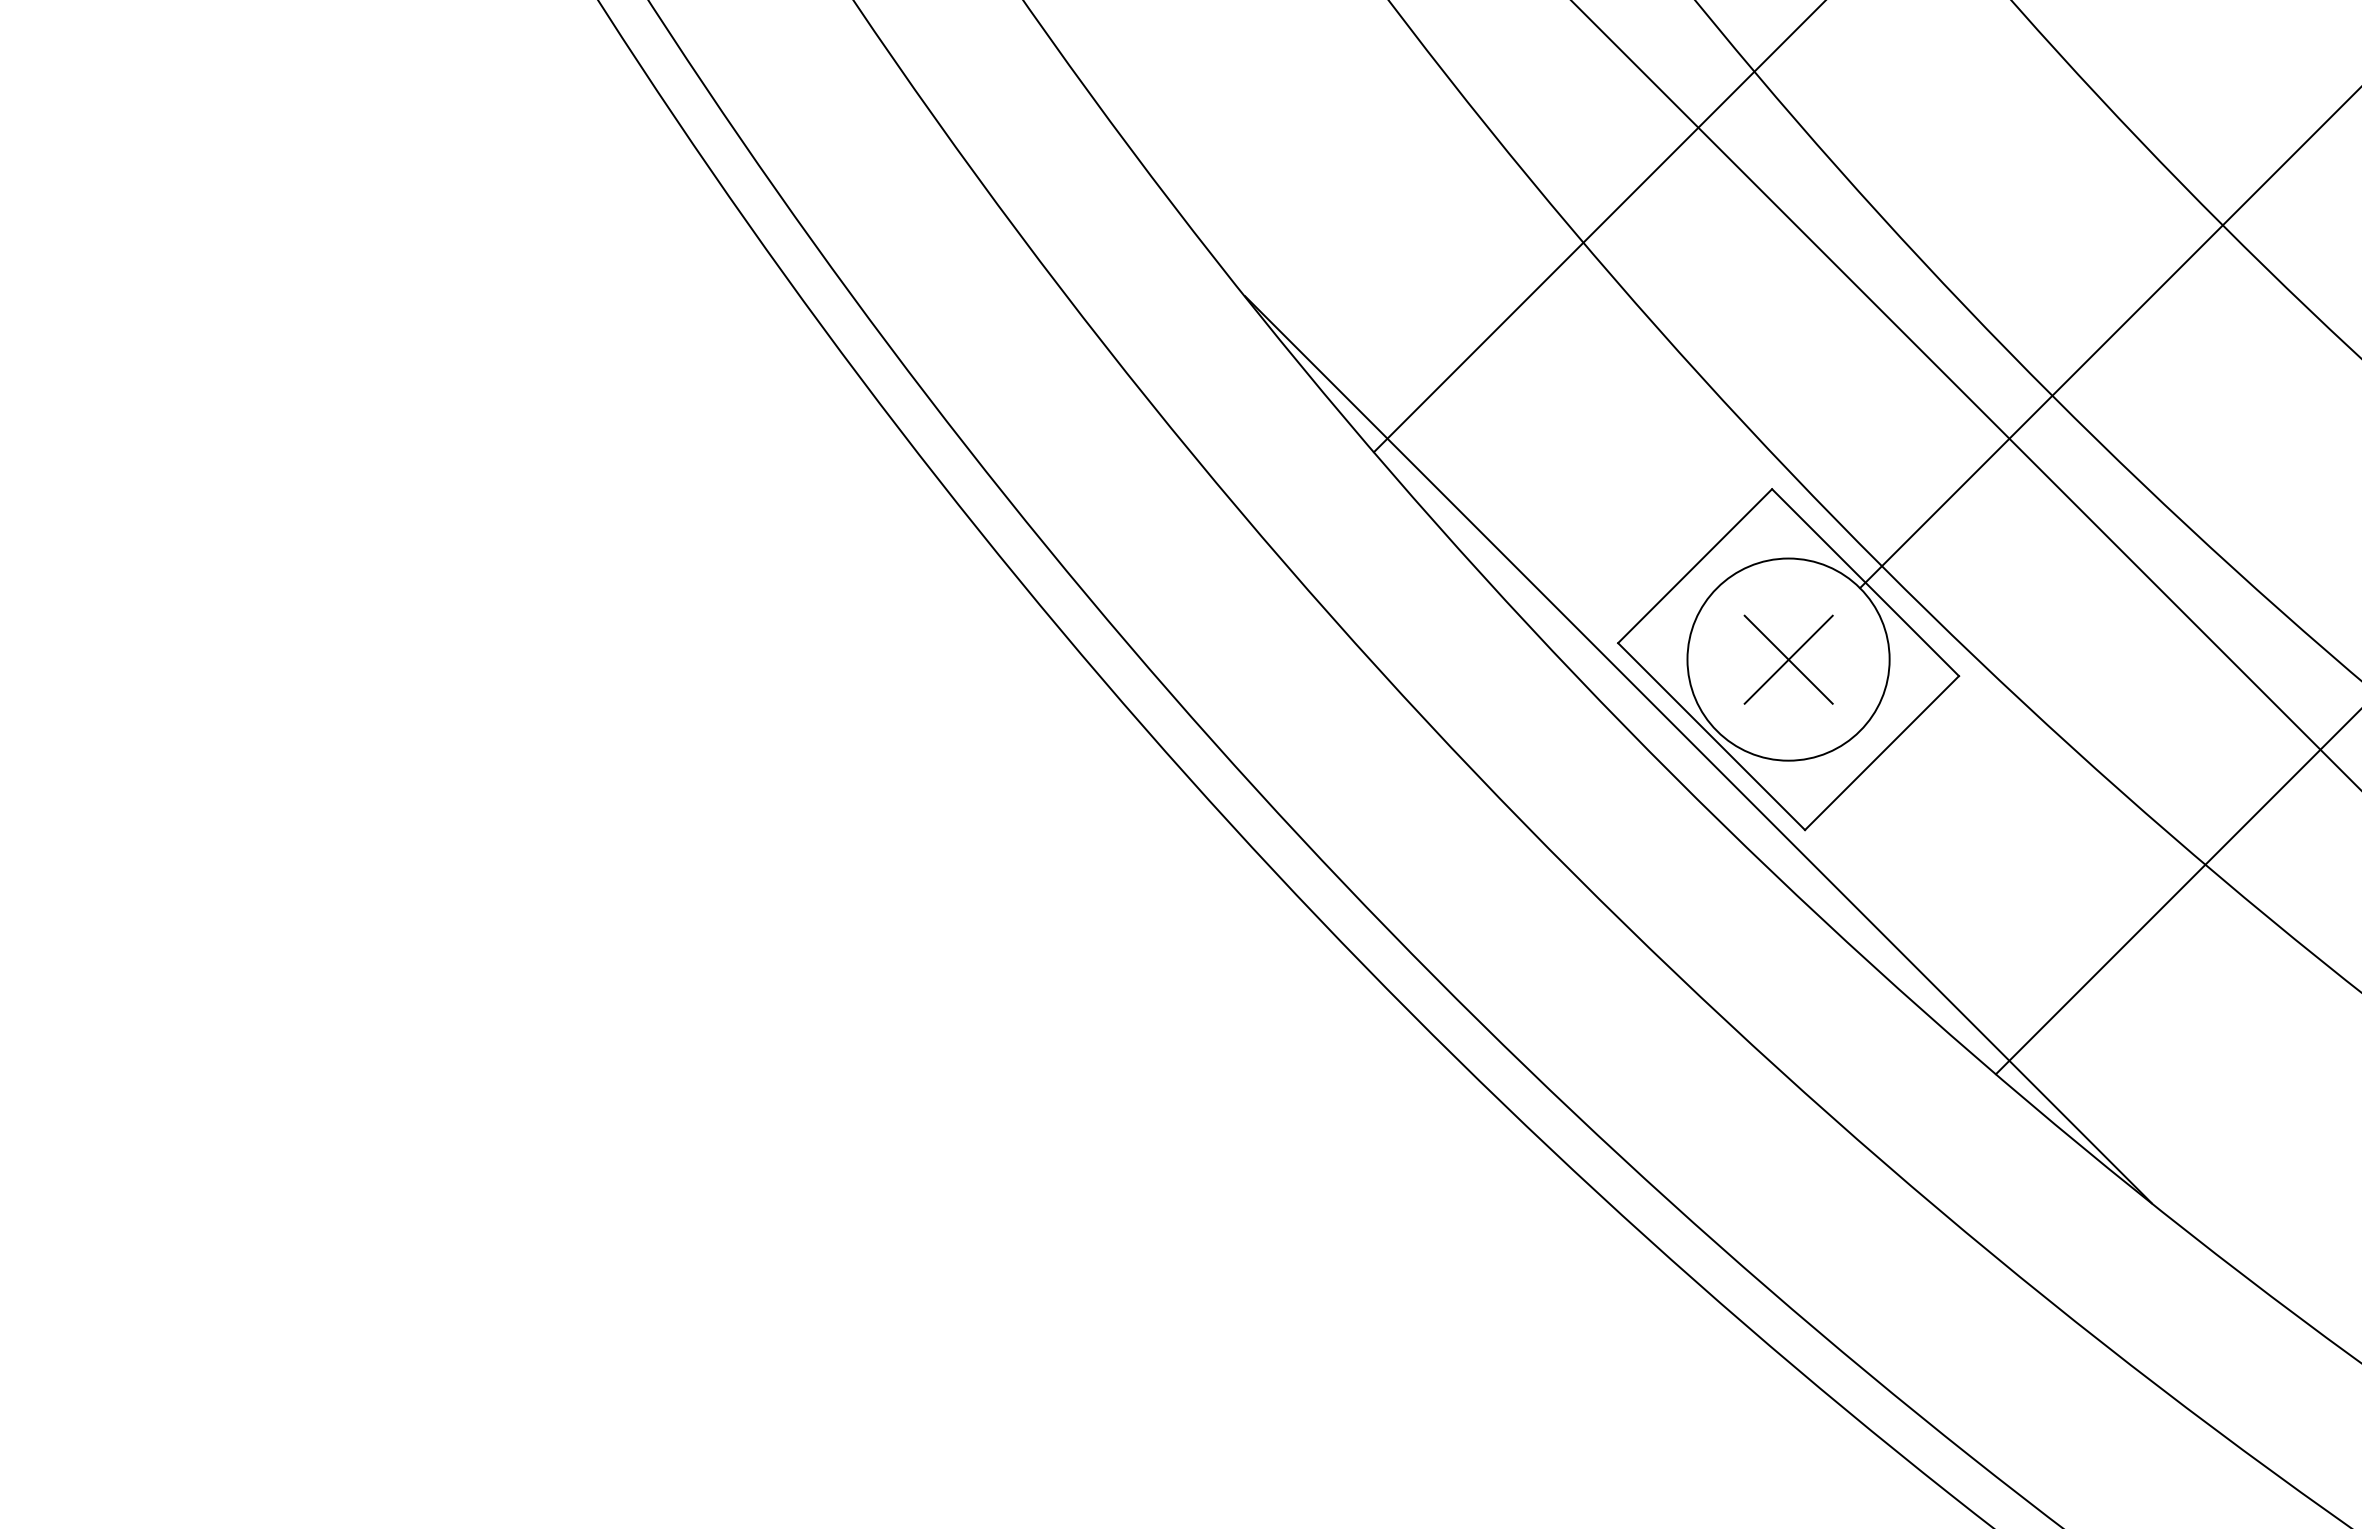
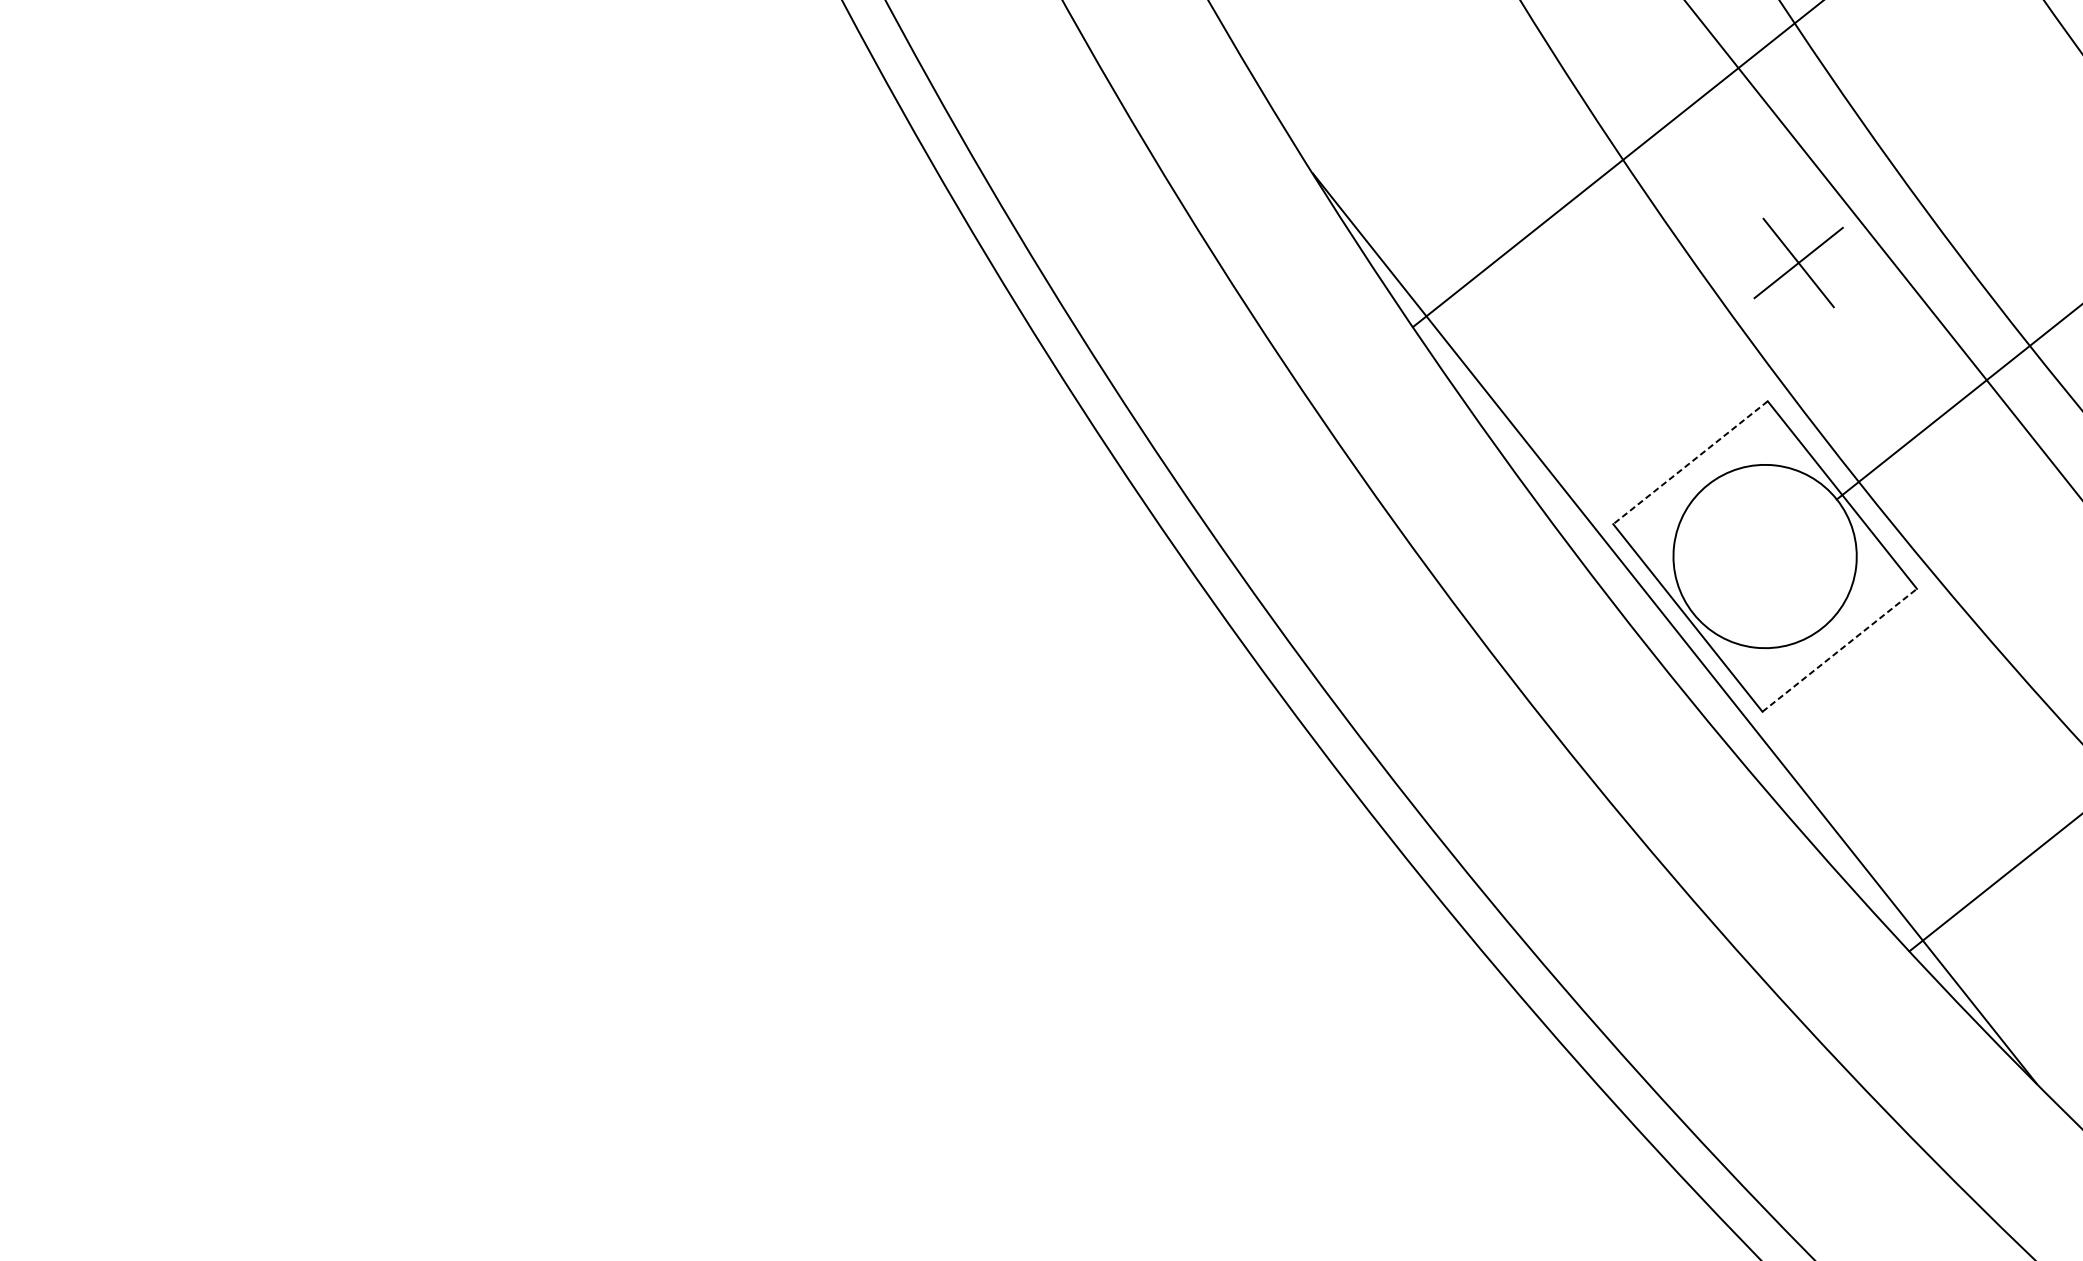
line: (1695, 566) -> (1690, 463), solid -> dashed
part: (1788, 659) -> (1798, 262), moved
line: (1882, 753) -> (1840, 650), solid -> dashed

